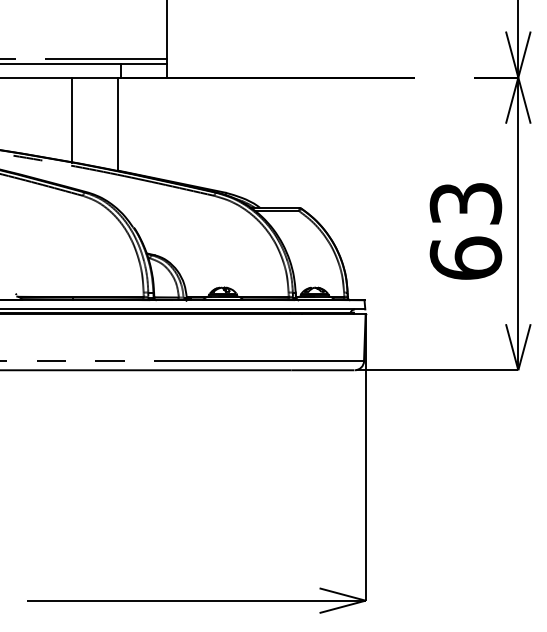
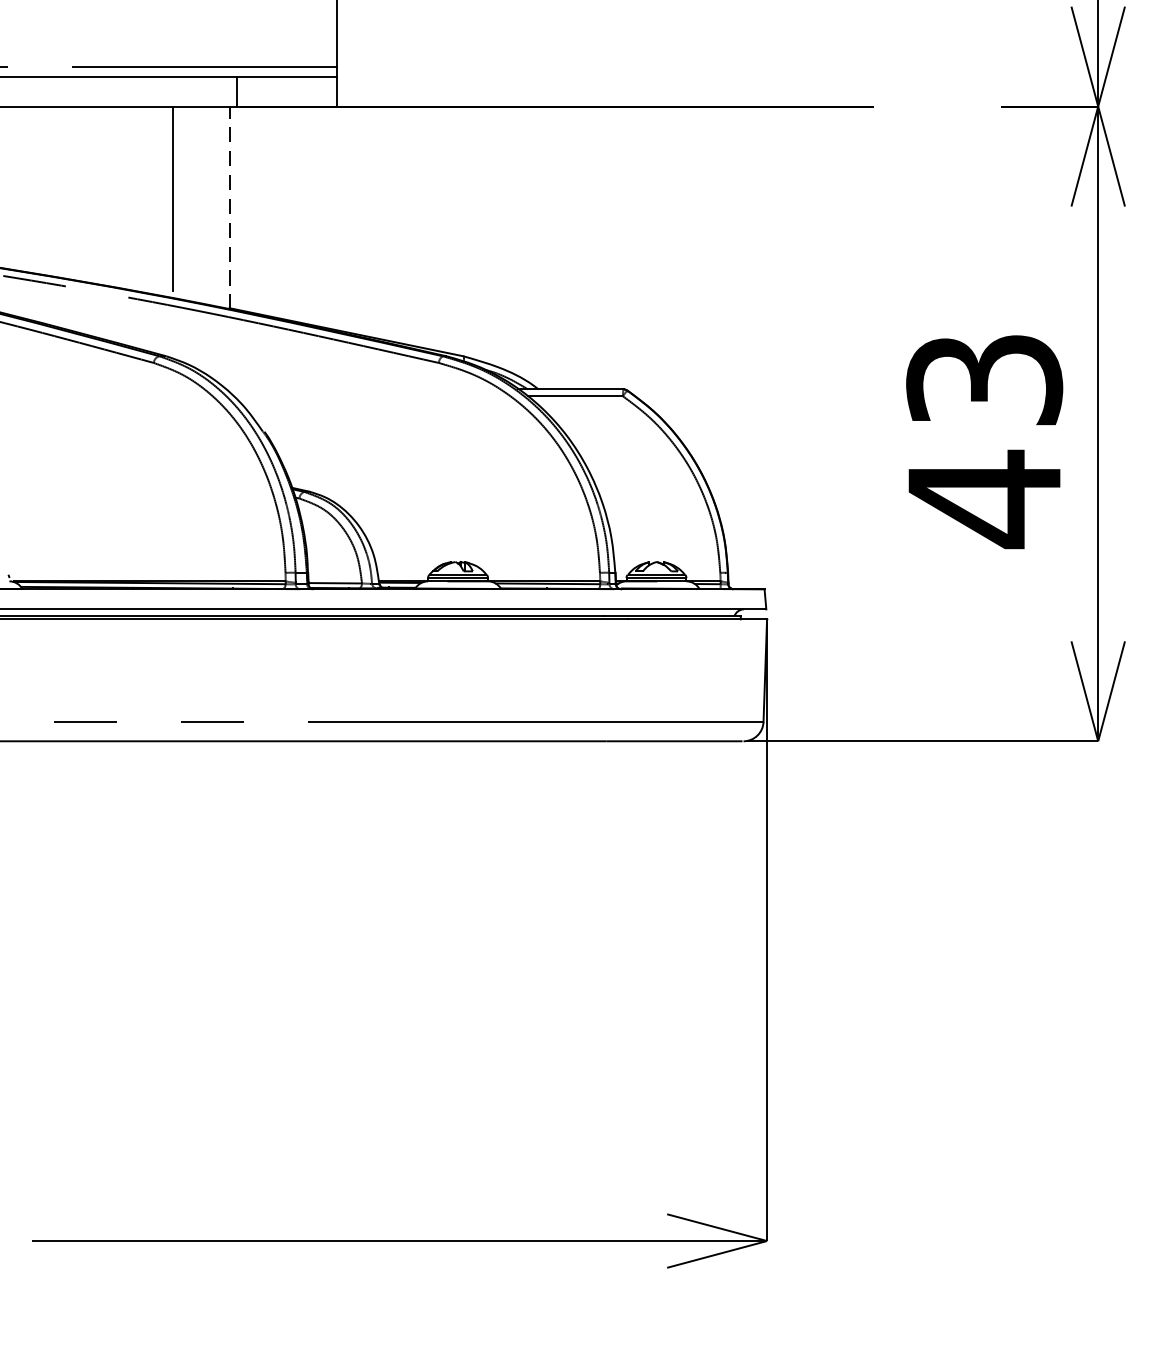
line: (71, 119) -> (172, 197), moved
line: (117, 124) -> (228, 208), solid -> dashed
text: (465, 258) -> (983, 498), 63 -> 43

